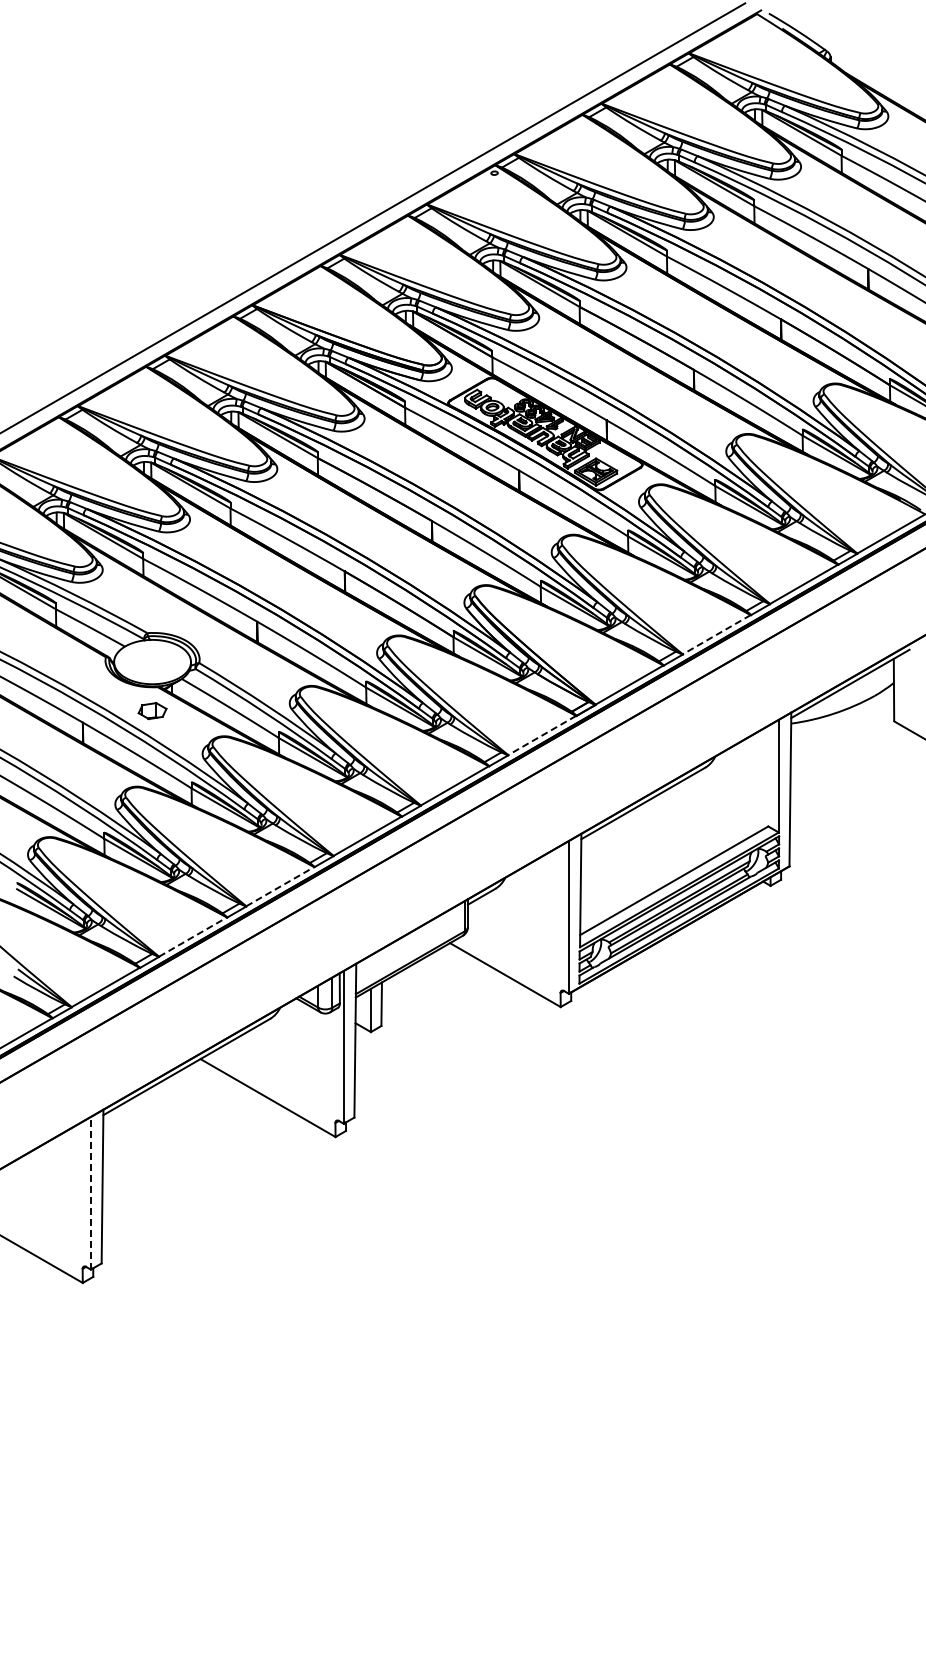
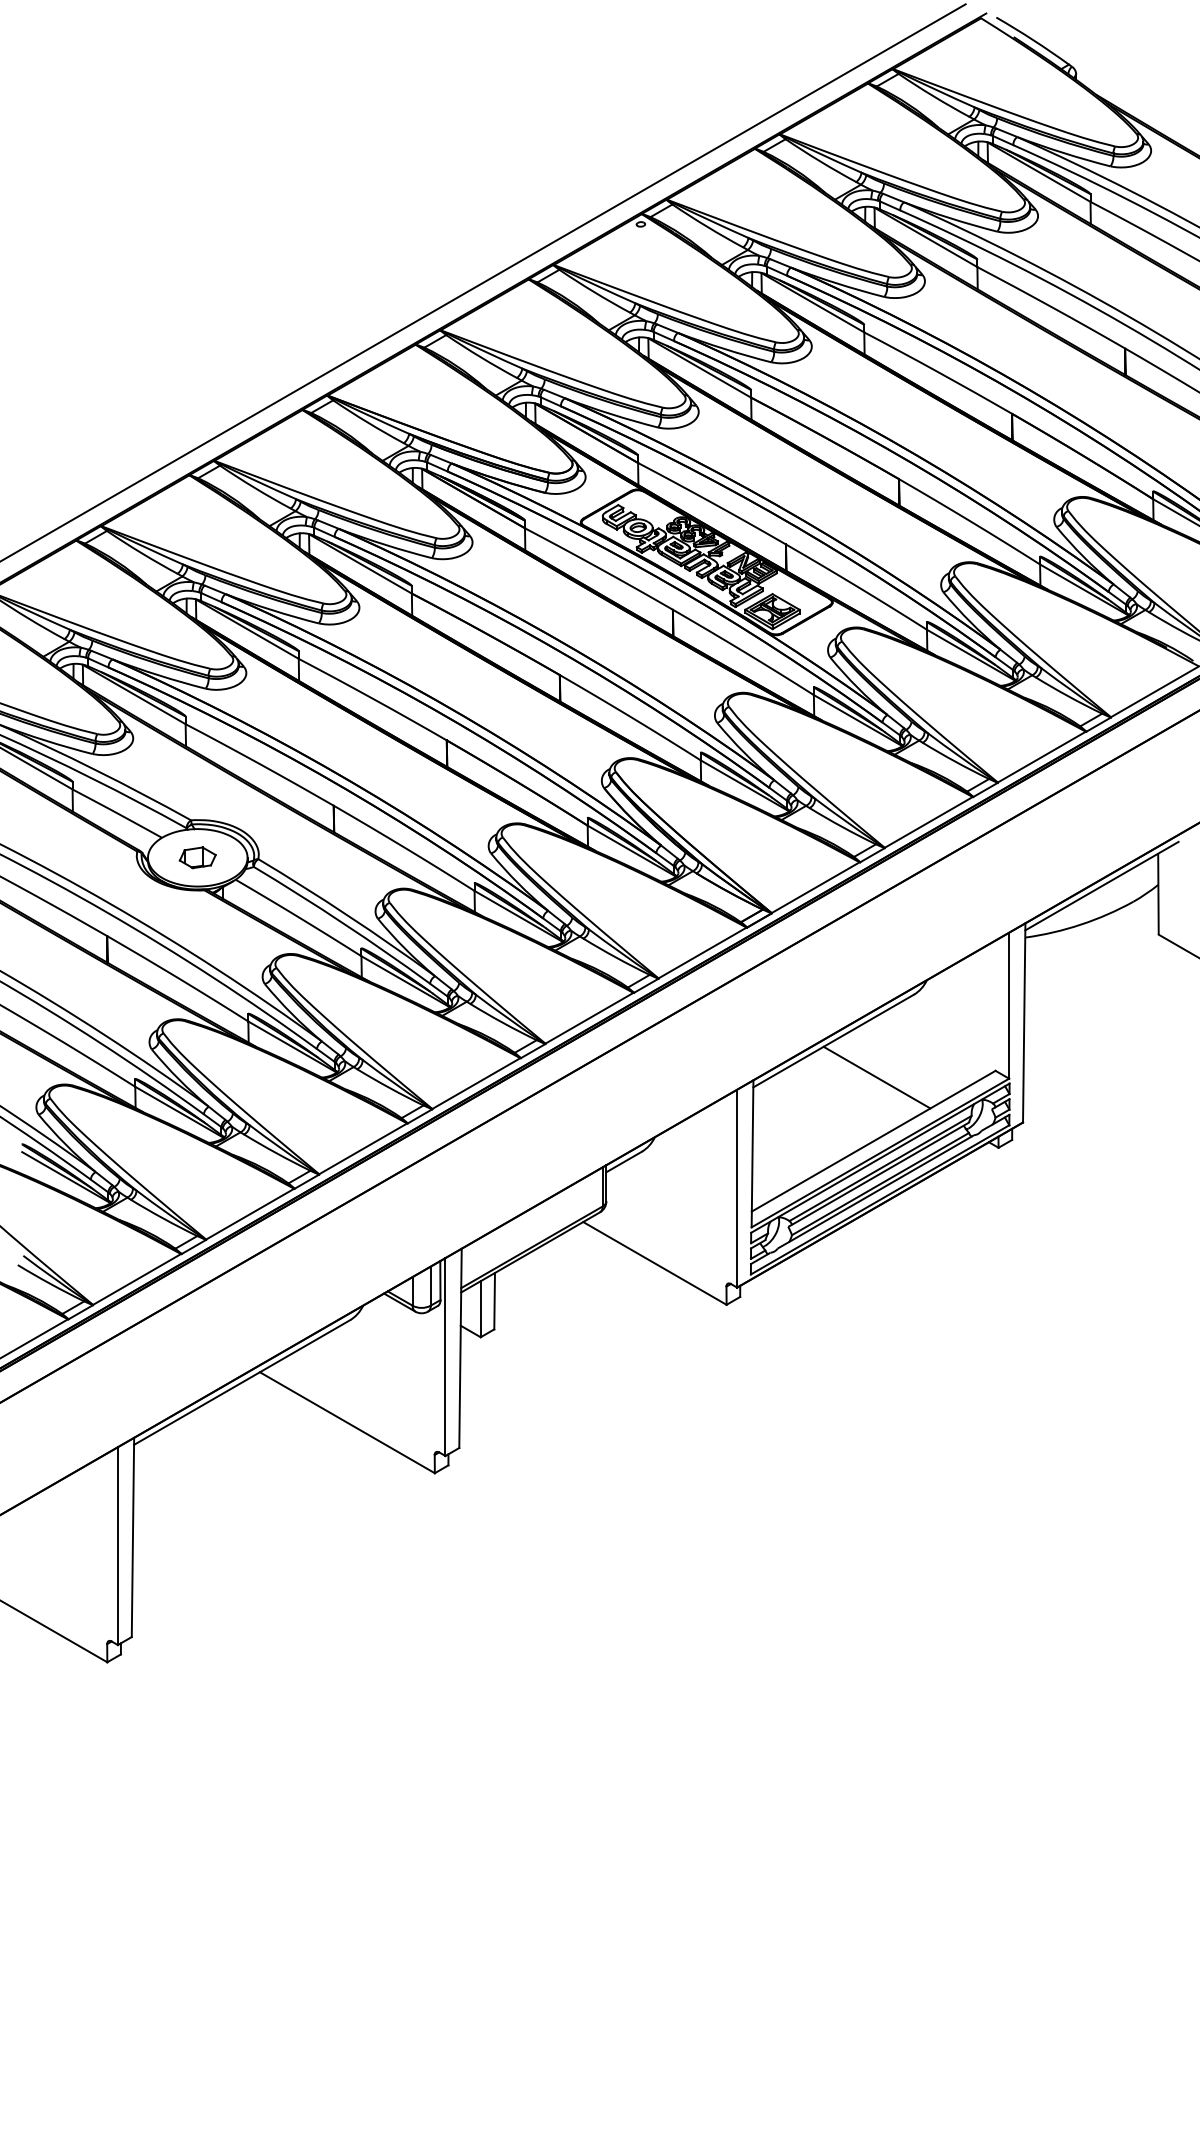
line: (716, 634) -> (928, 822), dashed -> solid
part: (152, 710) -> (197, 857), moved
line: (541, 735) -> (701, 952), dashed -> solid
line: (676, 831) -> (876, 1077), added
line: (280, 886) -> (363, 1148), dashed -> solid
line: (193, 936) -> (250, 1213), dashed -> solid
line: (90, 1192) -> (117, 1545), dashed -> solid

